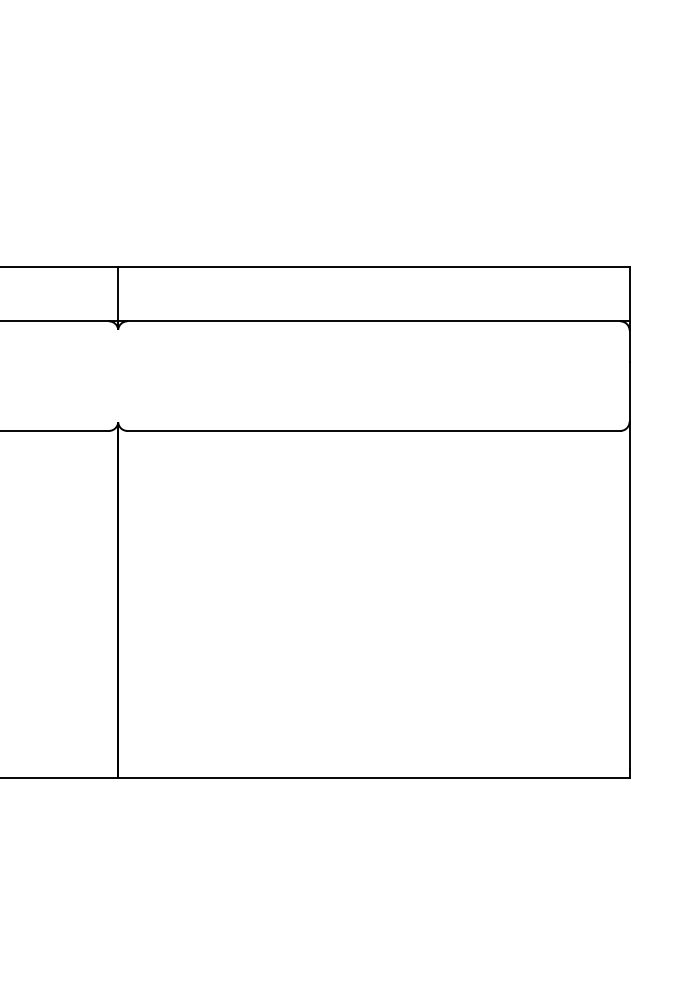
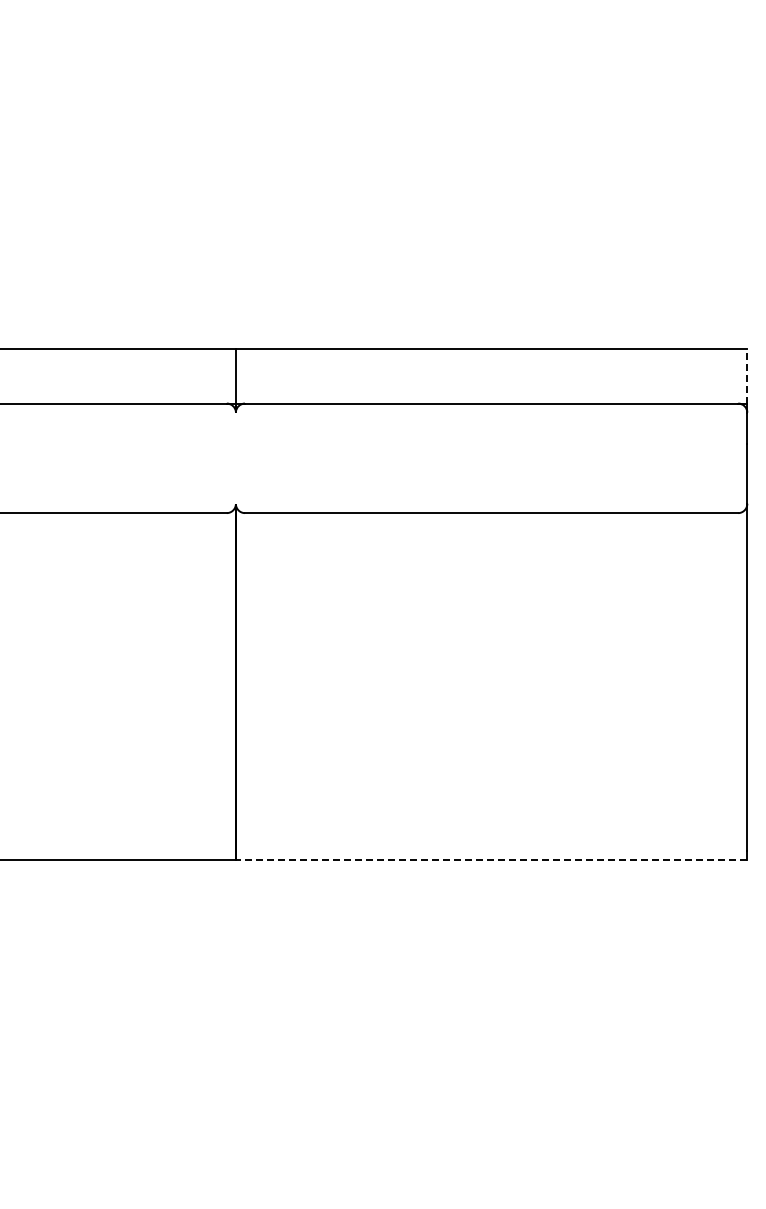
line: (629, 293) -> (747, 375), solid -> dashed
line: (373, 778) -> (491, 860), solid -> dashed

